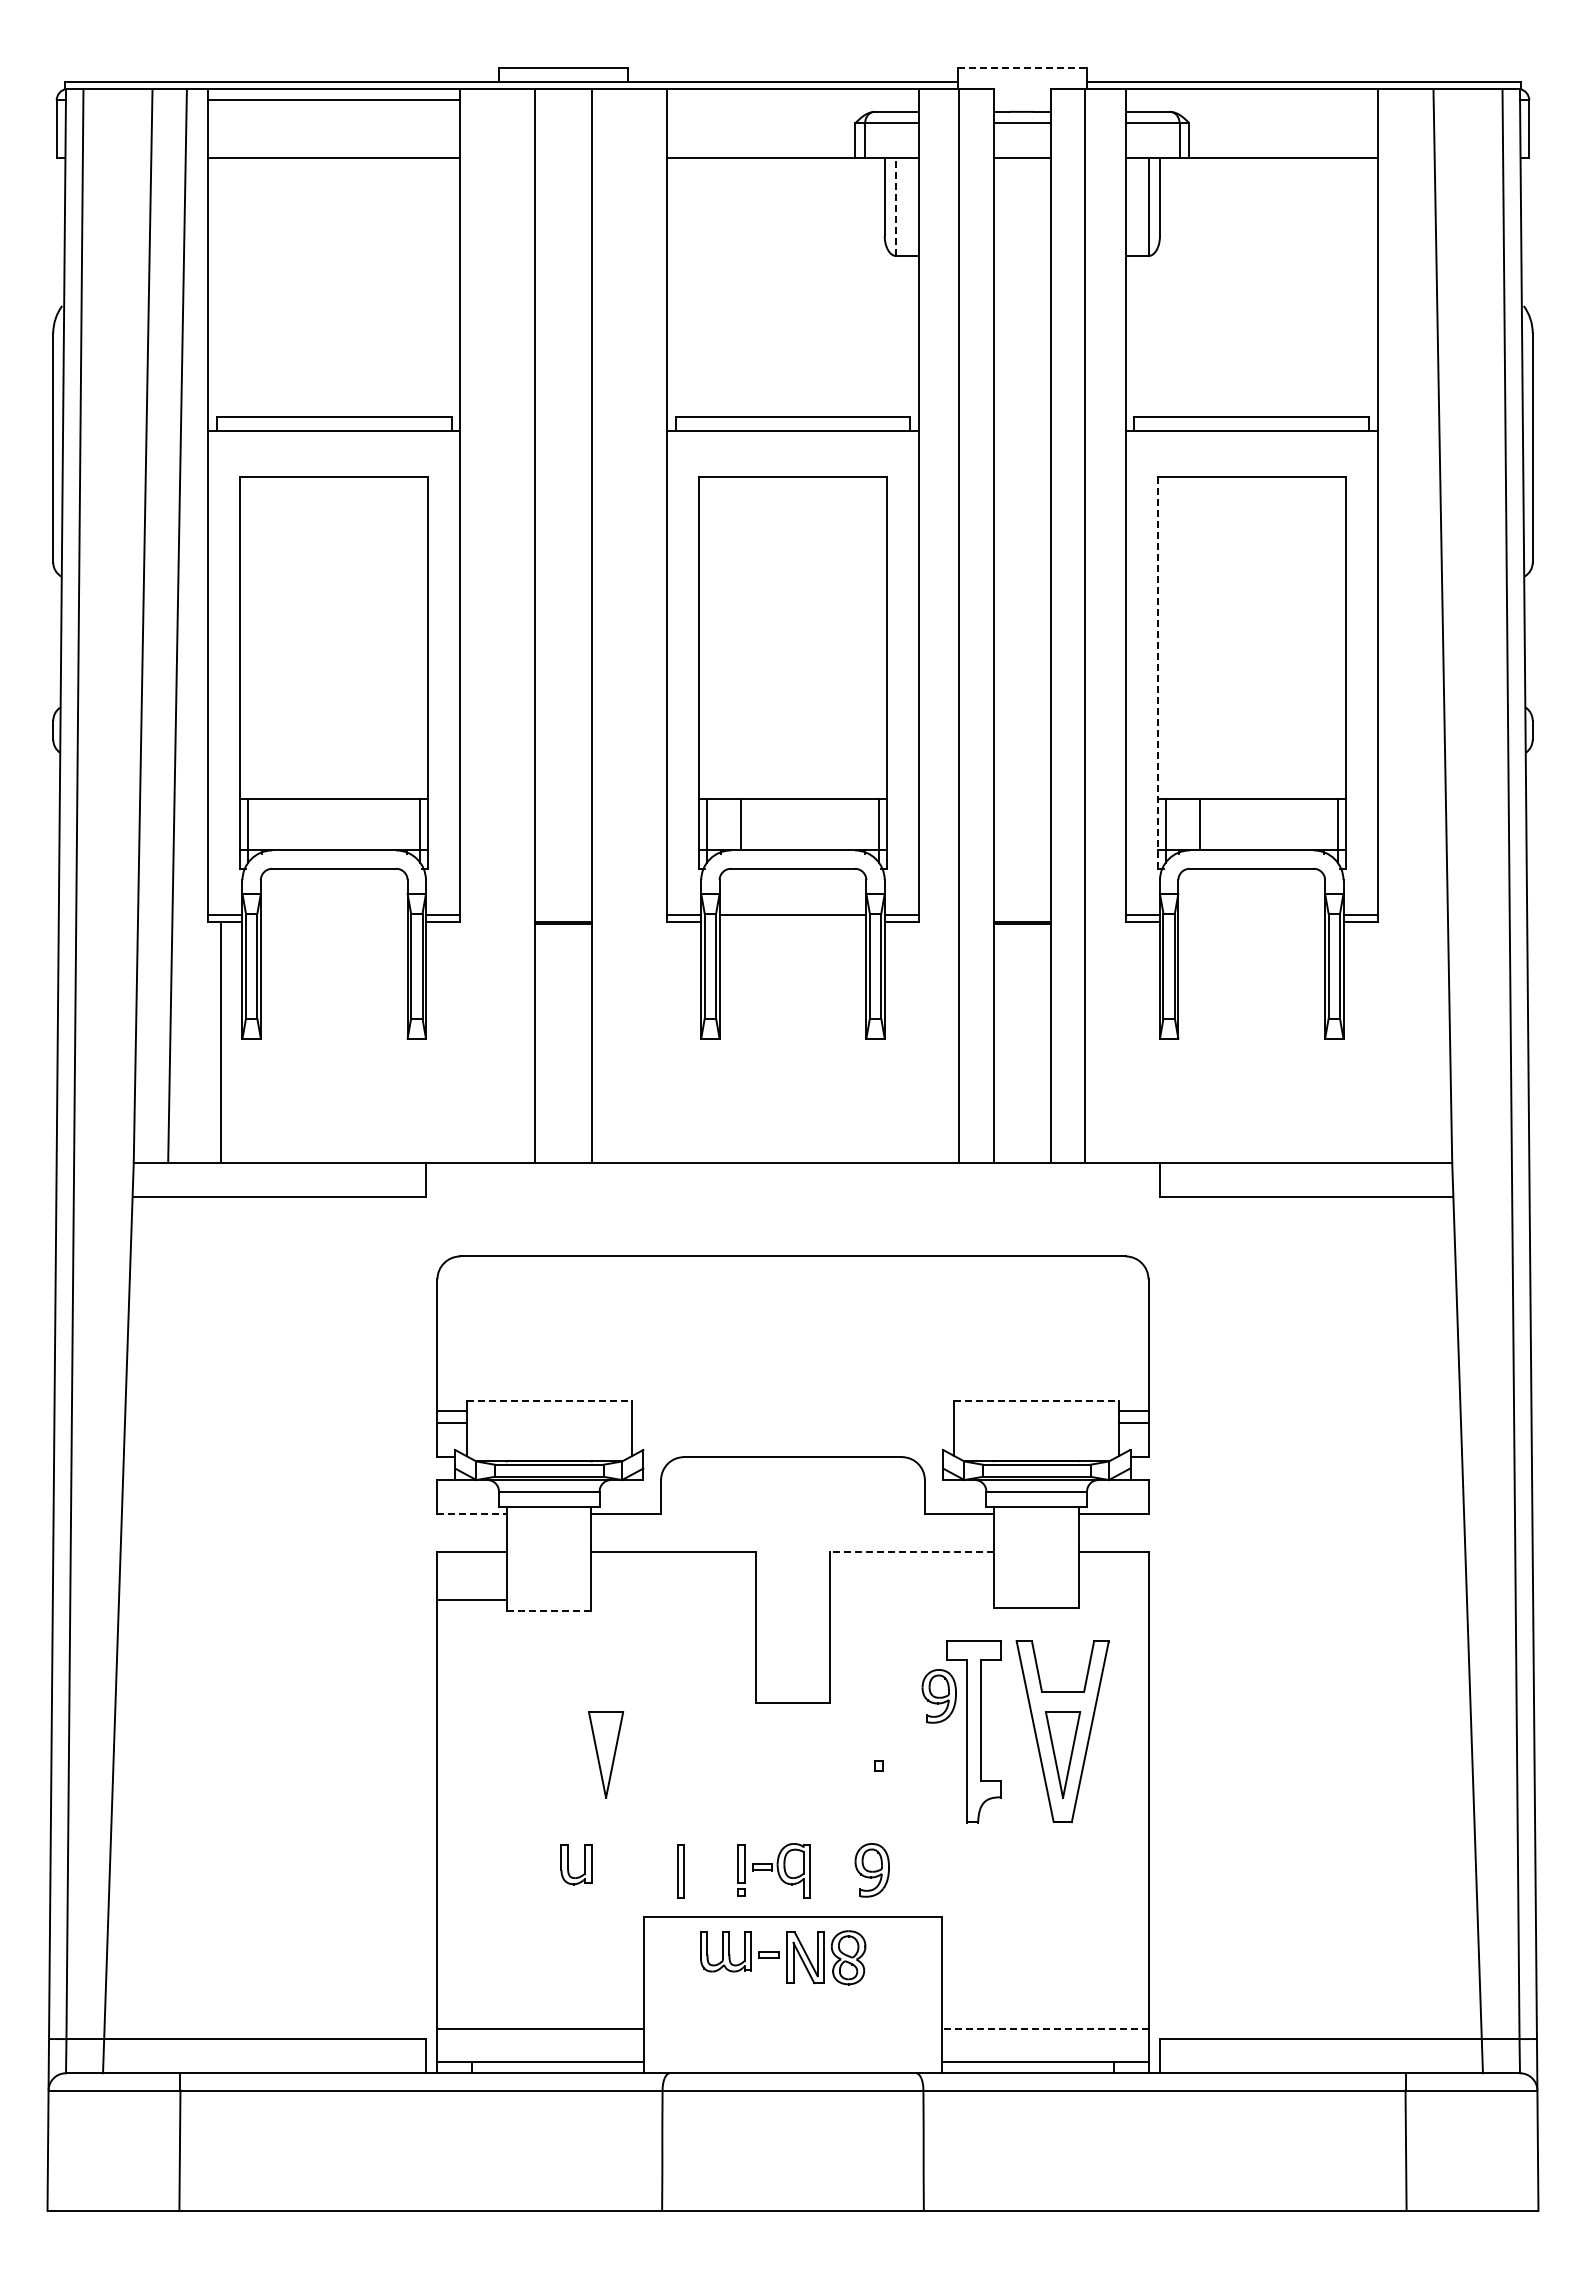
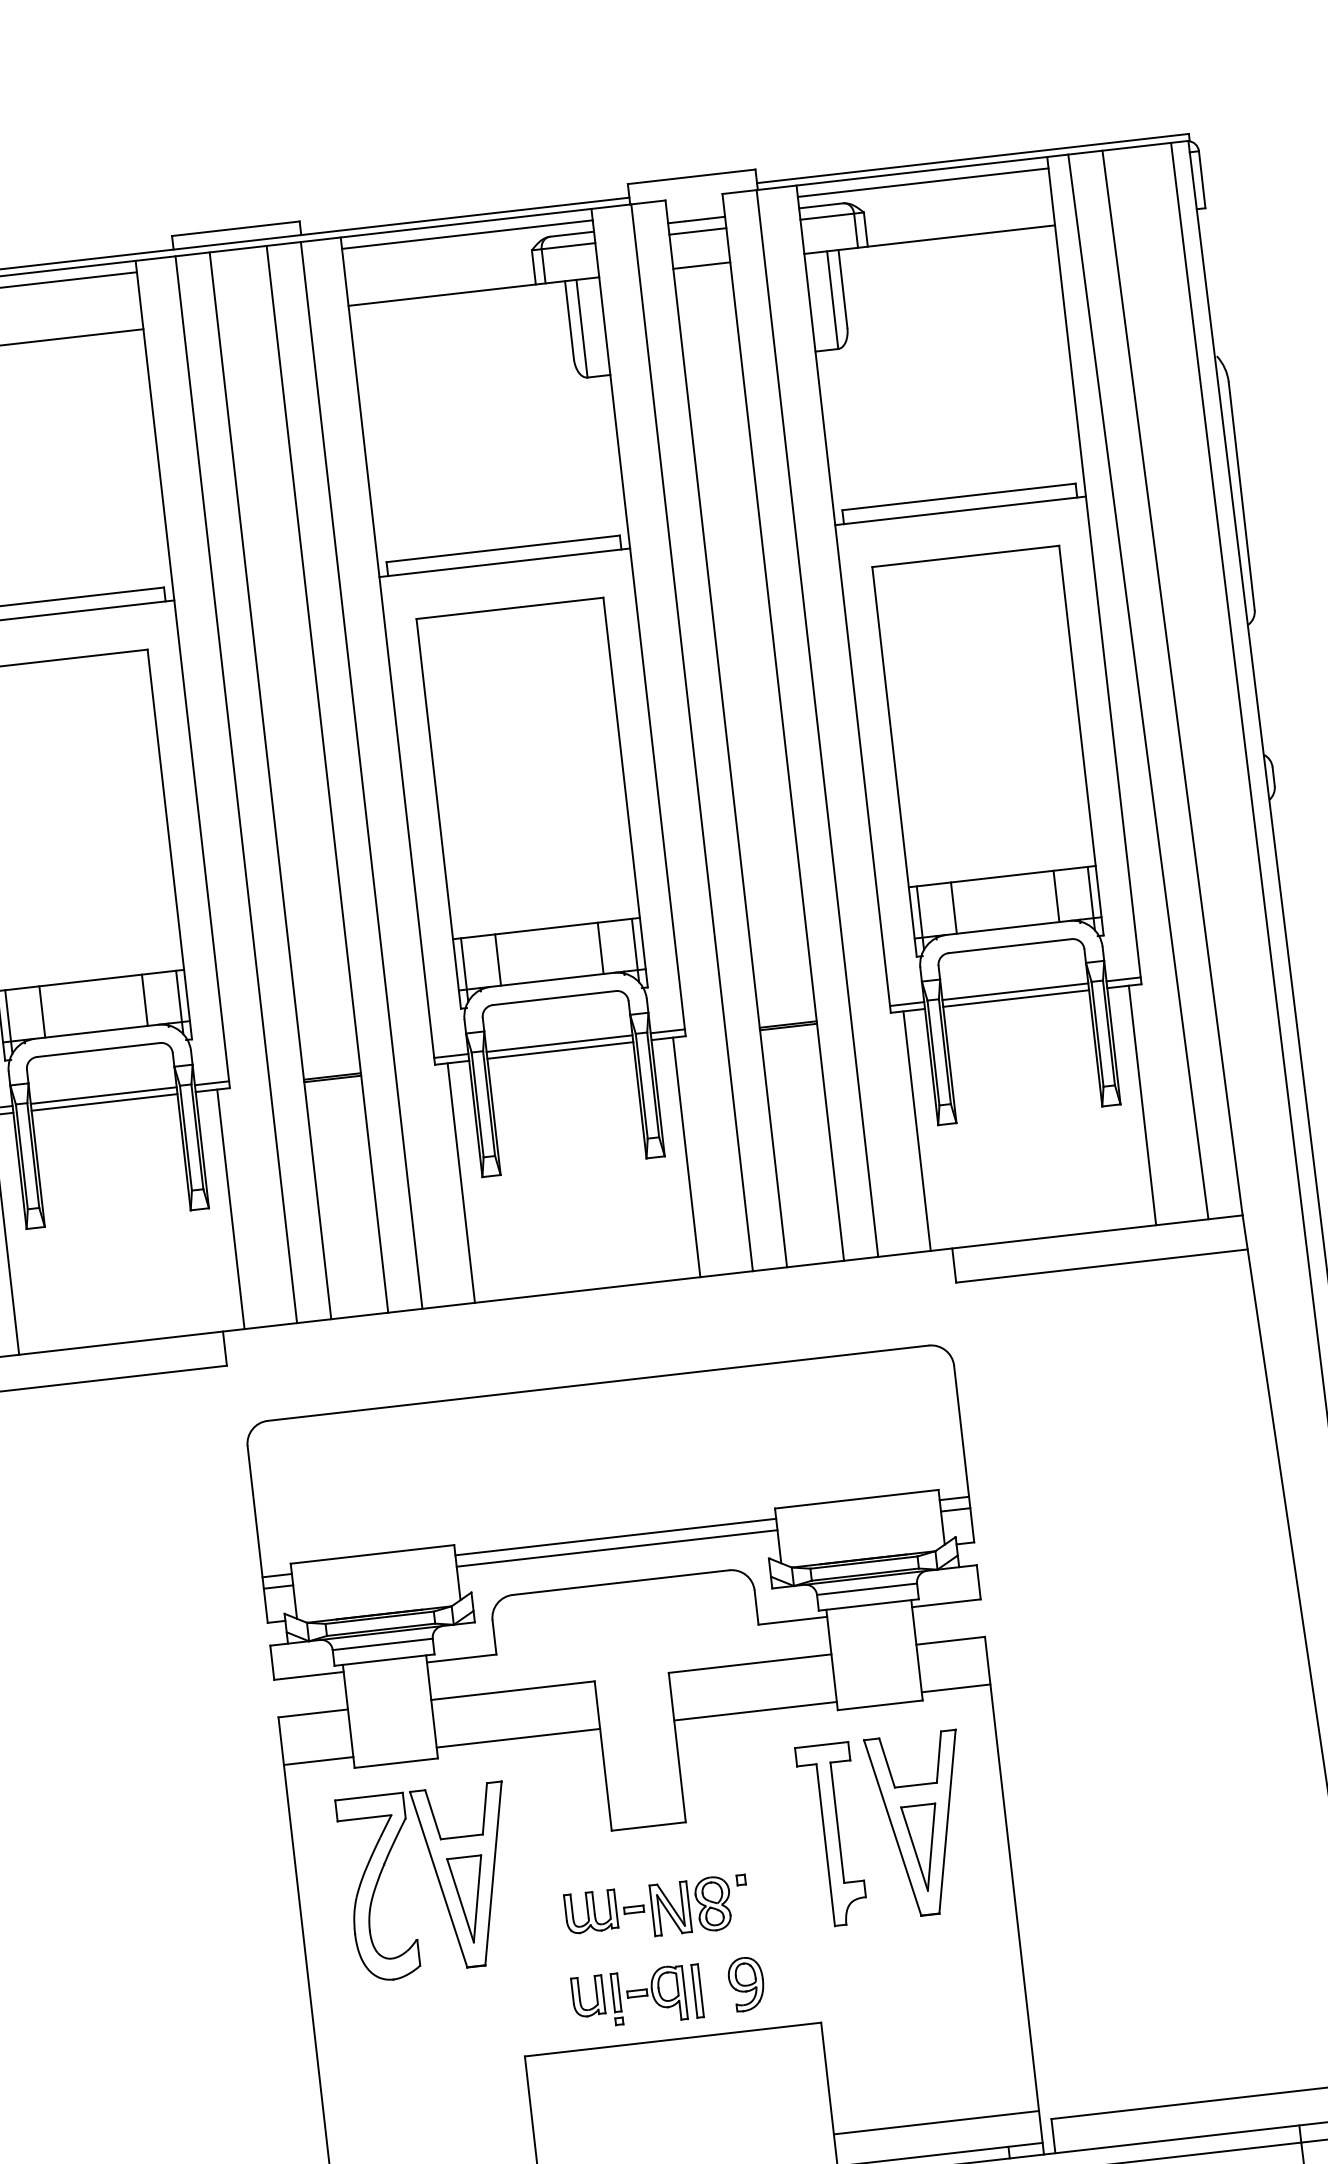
line: (1022, 68) -> (691, 176), dashed -> solid
line: (792, 100) -> (466, 234), added
line: (1251, 100) -> (922, 182), added
line: (896, 206) -> (582, 328), dashed -> solid
line: (500, 625) -> (236, 789), added
line: (626, 625) -> (361, 775), added
line: (1408, 625) -> (1138, 686), added
line: (1157, 673) -> (894, 762), dashed -> solid
line: (282, 824) -> (42, 1011), added
line: (385, 824) -> (144, 1000), added
line: (844, 824) -> (600, 948), added
line: (1303, 824) -> (1056, 896), added
line: (333, 914) -> (103, 1095), added
line: (1251, 914) -> (1015, 991), added
line: (333, 921) -> (103, 1102), added
line: (792, 921) -> (559, 1050), added
line: (1251, 921) -> (1015, 998), added
line: (447, 1041) -> (230, 1208), added
line: (679, 1041) -> (461, 1182), added
line: (906, 1041) -> (686, 1156), added
line: (1138, 1041) -> (917, 1130), added
line: (1365, 1041) -> (1142, 1104), added
line: (549, 1400) -> (372, 1553), dashed -> solid
line: (1037, 1400) -> (857, 1498), dashed -> solid
line: (792, 1411) -> (615, 1537), added
line: (792, 1422) -> (616, 1548), added
line: (472, 1514) -> (309, 1675), dashed -> solid
line: (912, 1552) -> (750, 1663), dashed -> solid
line: (673, 1600) -> (518, 1738), added
line: (911, 1600) -> (754, 1711), added
line: (1113, 1600) -> (955, 1688), added
line: (549, 1611) -> (396, 1763), dashed -> solid
part: (938, 1696) -> (792, 1803), removed
part: (576, 1729) -> (436, 1877), added
part: (568, 1864) -> (580, 1997), moved
part: (680, 1871) -> (697, 1991), moved
part: (783, 1957) -> (648, 1910), moved
line: (1044, 2029) -> (935, 2122), dashed -> solid

